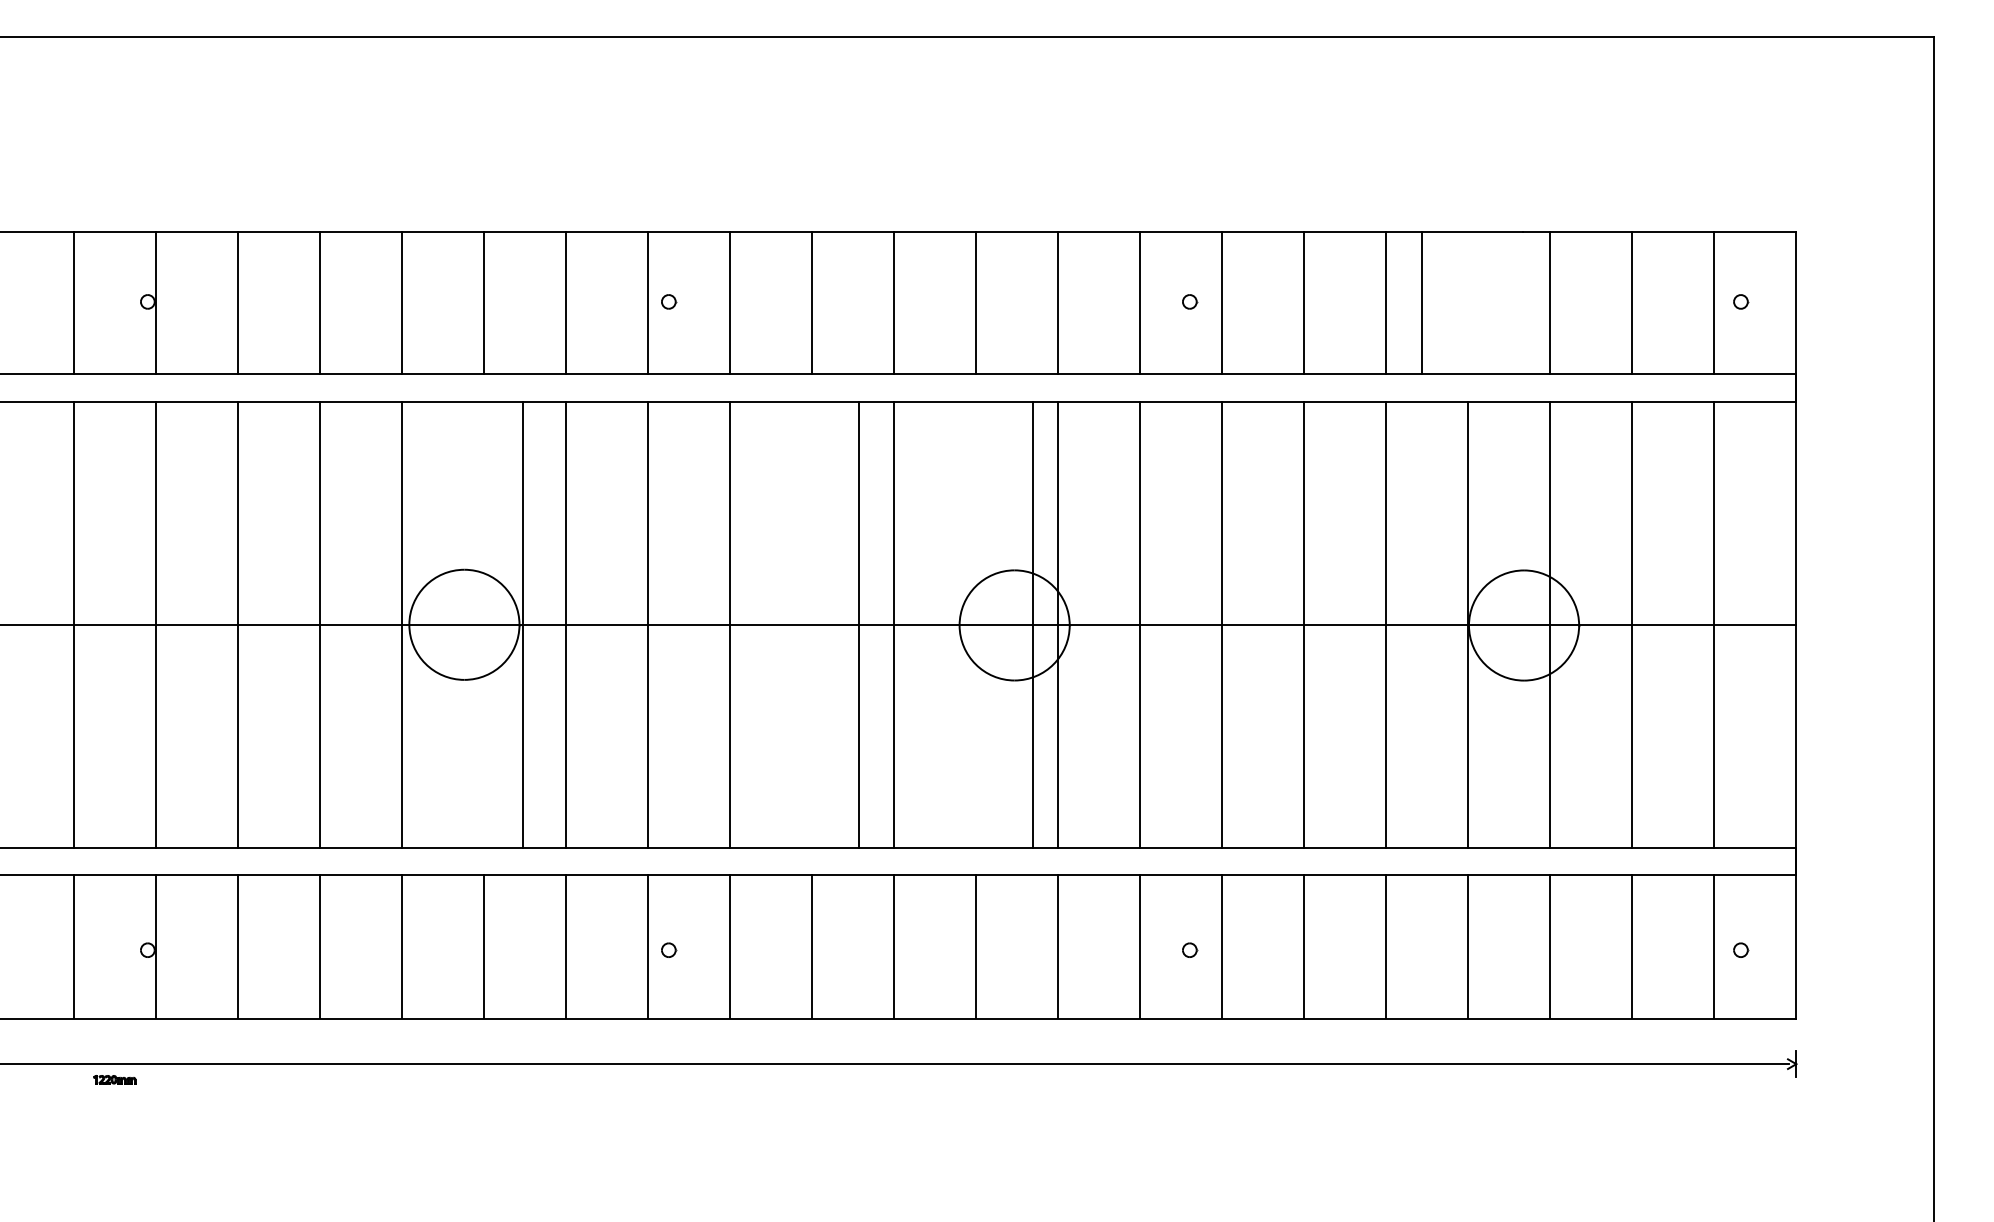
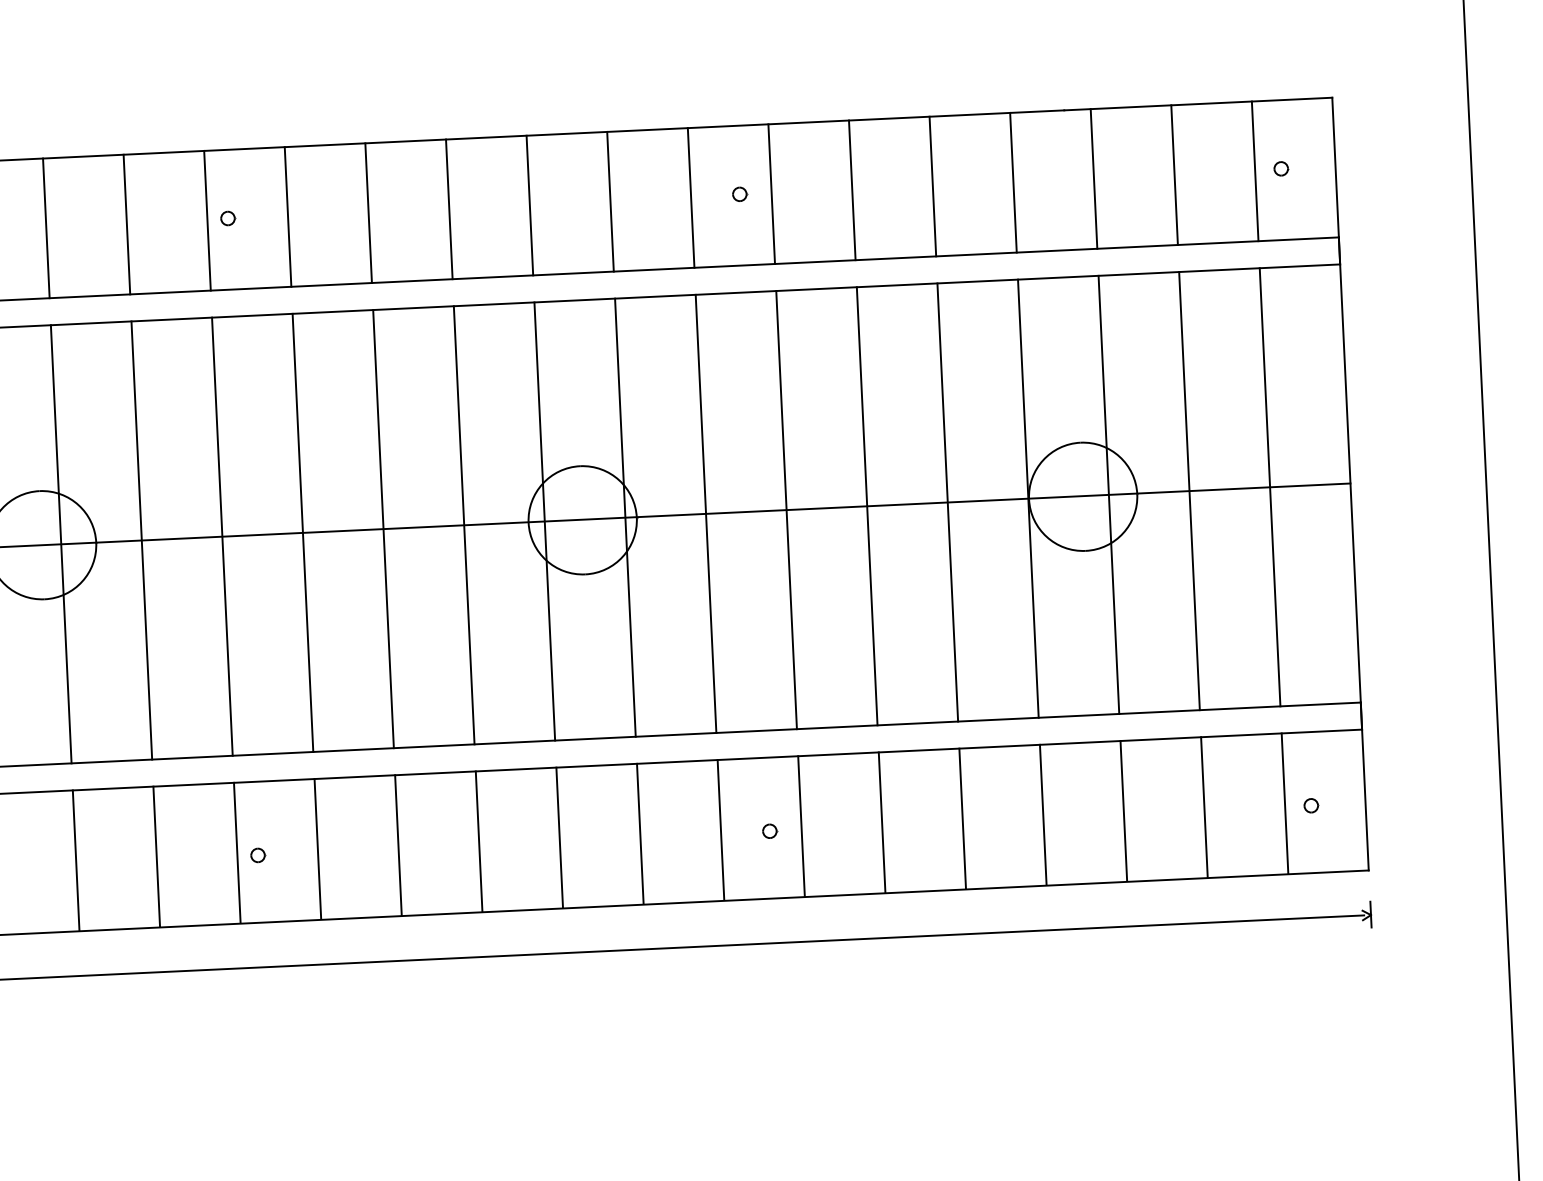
line: (1422, 303) -> (1013, 183), moved
line: (522, 624) -> (60, 544), moved
line: (858, 624) -> (383, 528), moved
line: (1033, 624) -> (545, 521), moved

